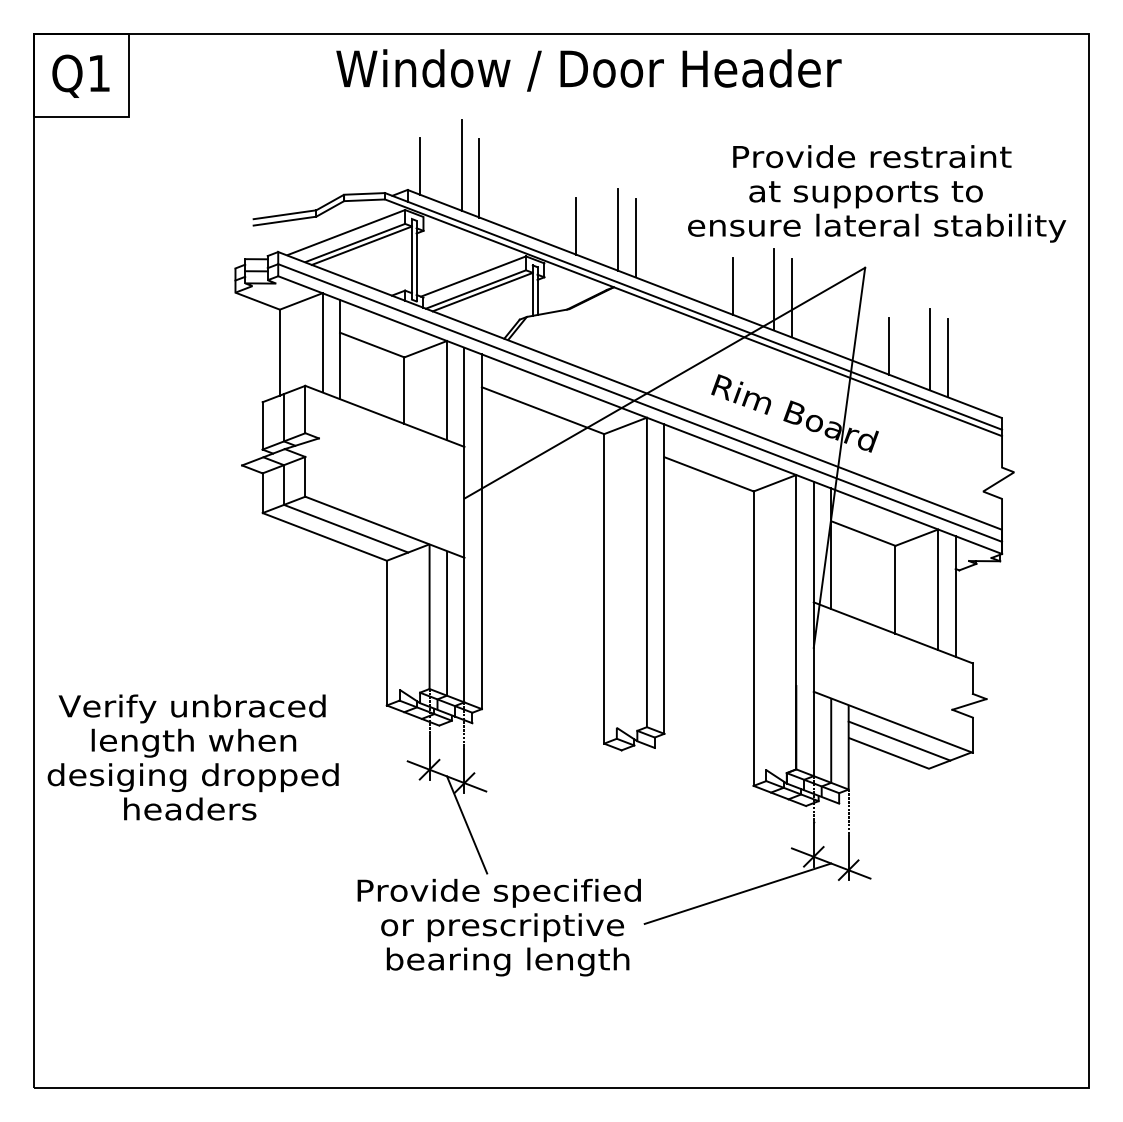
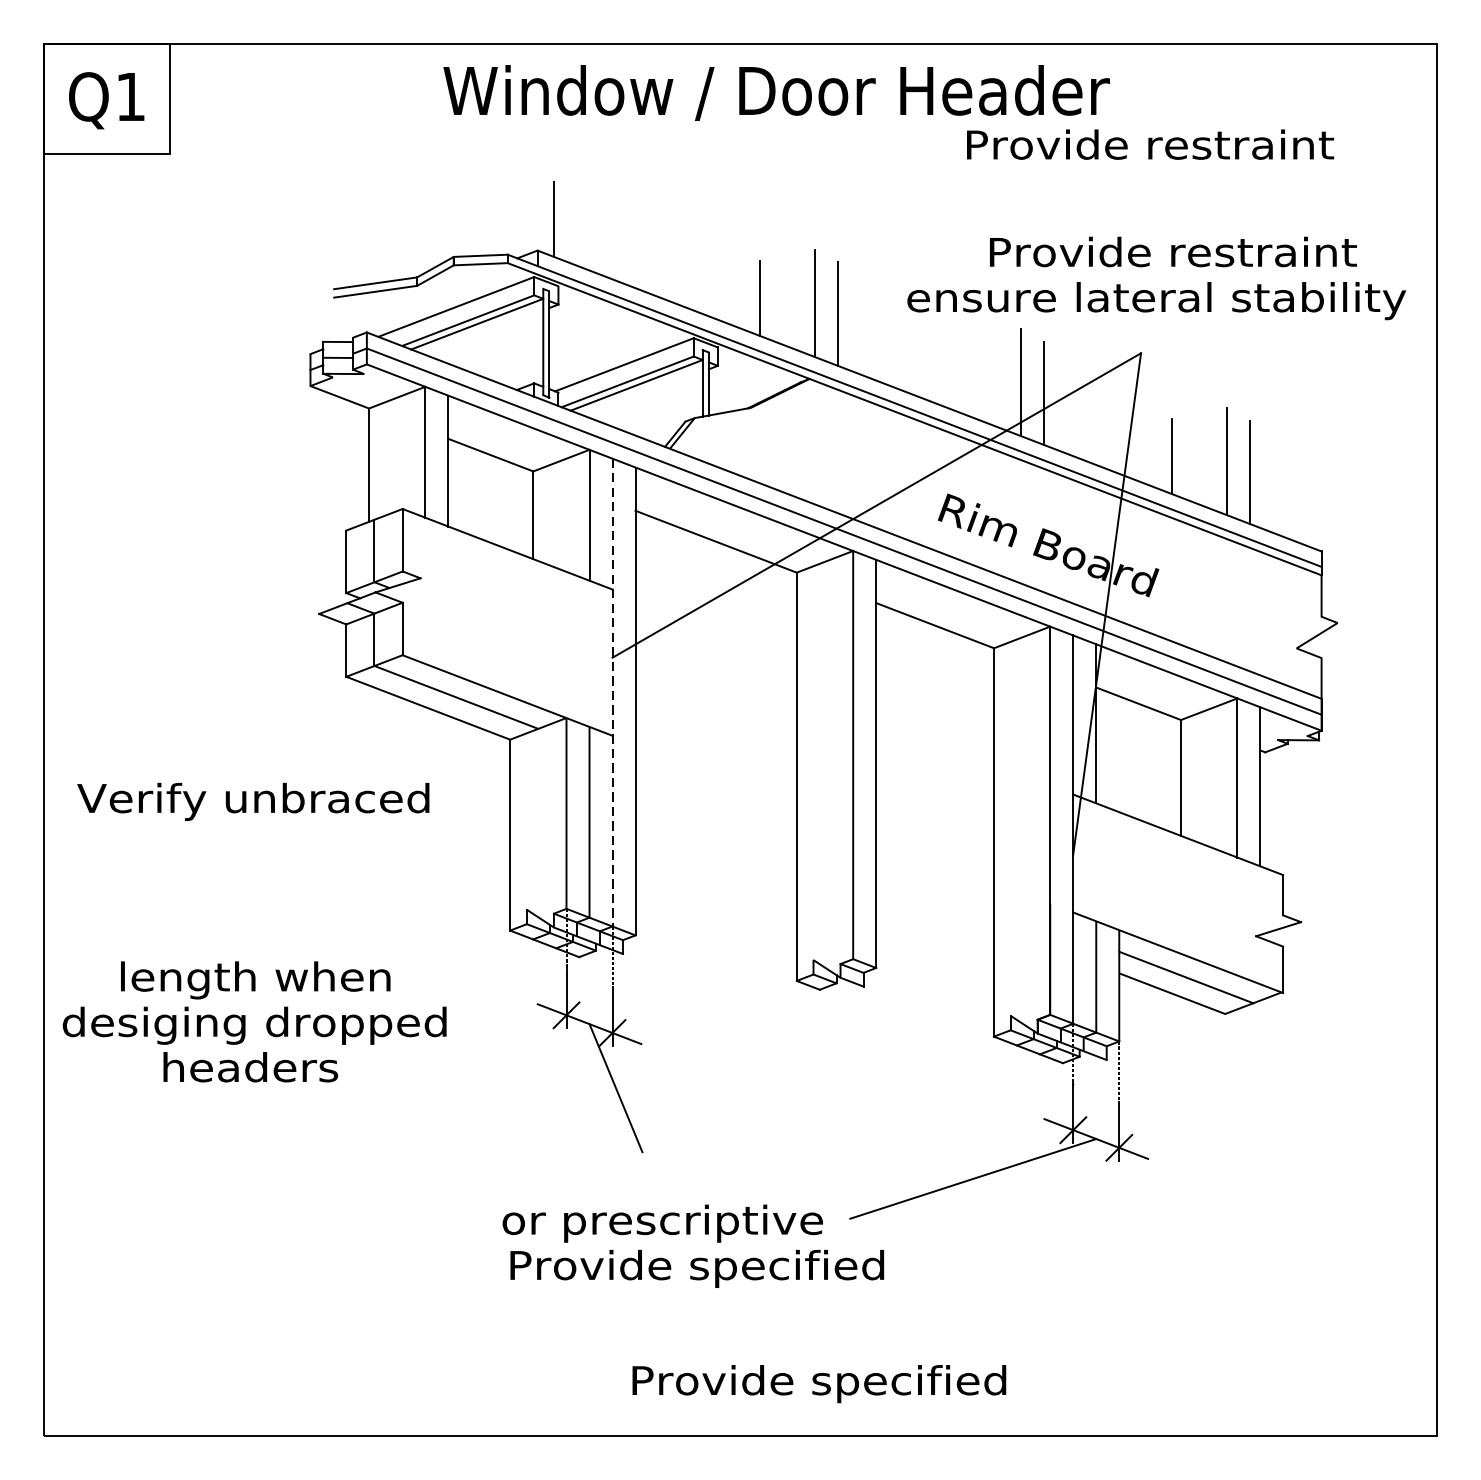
text: (872, 156) -> (1150, 144), moved
line: (461, 165) -> (608, 218), removed
line: (479, 178) -> (632, 235), removed
text: (888, 193) -> (1171, 255), at supports to -> Provide restraint
line: (732, 286) -> (966, 377), removed
line: (464, 525) -> (612, 693), solid -> dashed
text: (191, 708) -> (252, 801), moved
text: (498, 892) -> (818, 1383), moved
text: (528, 961) -> (696, 1268), bearing length -> Provide specified

